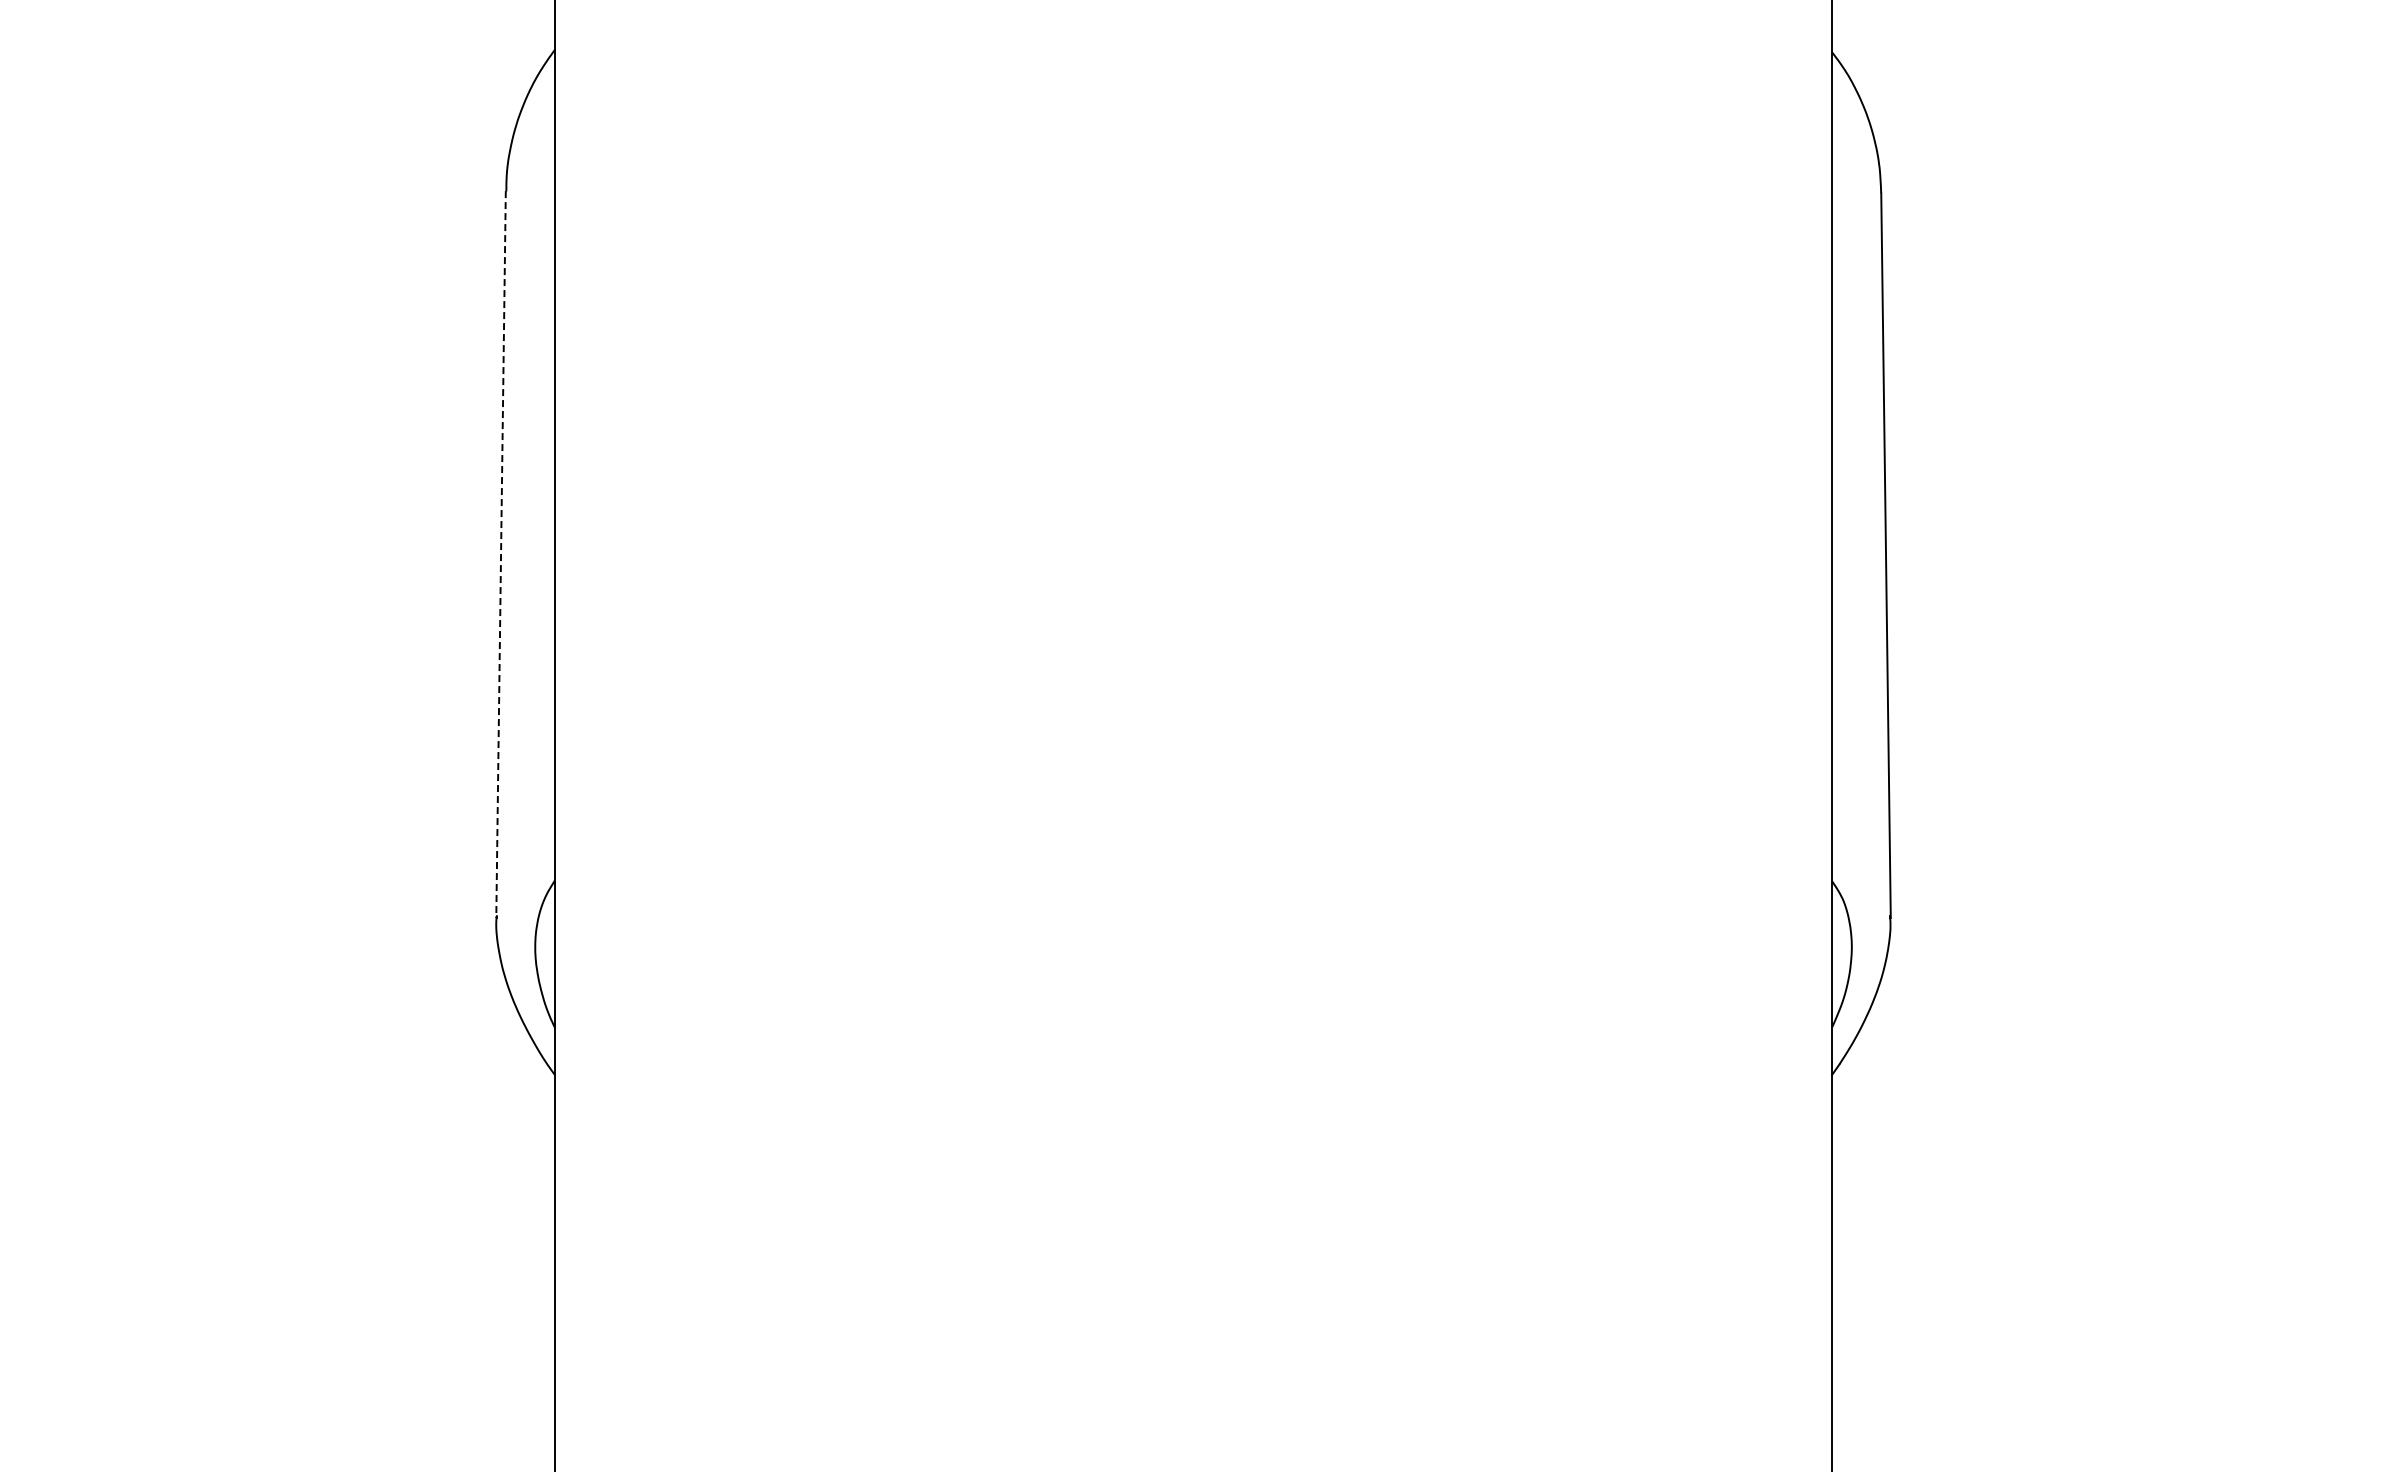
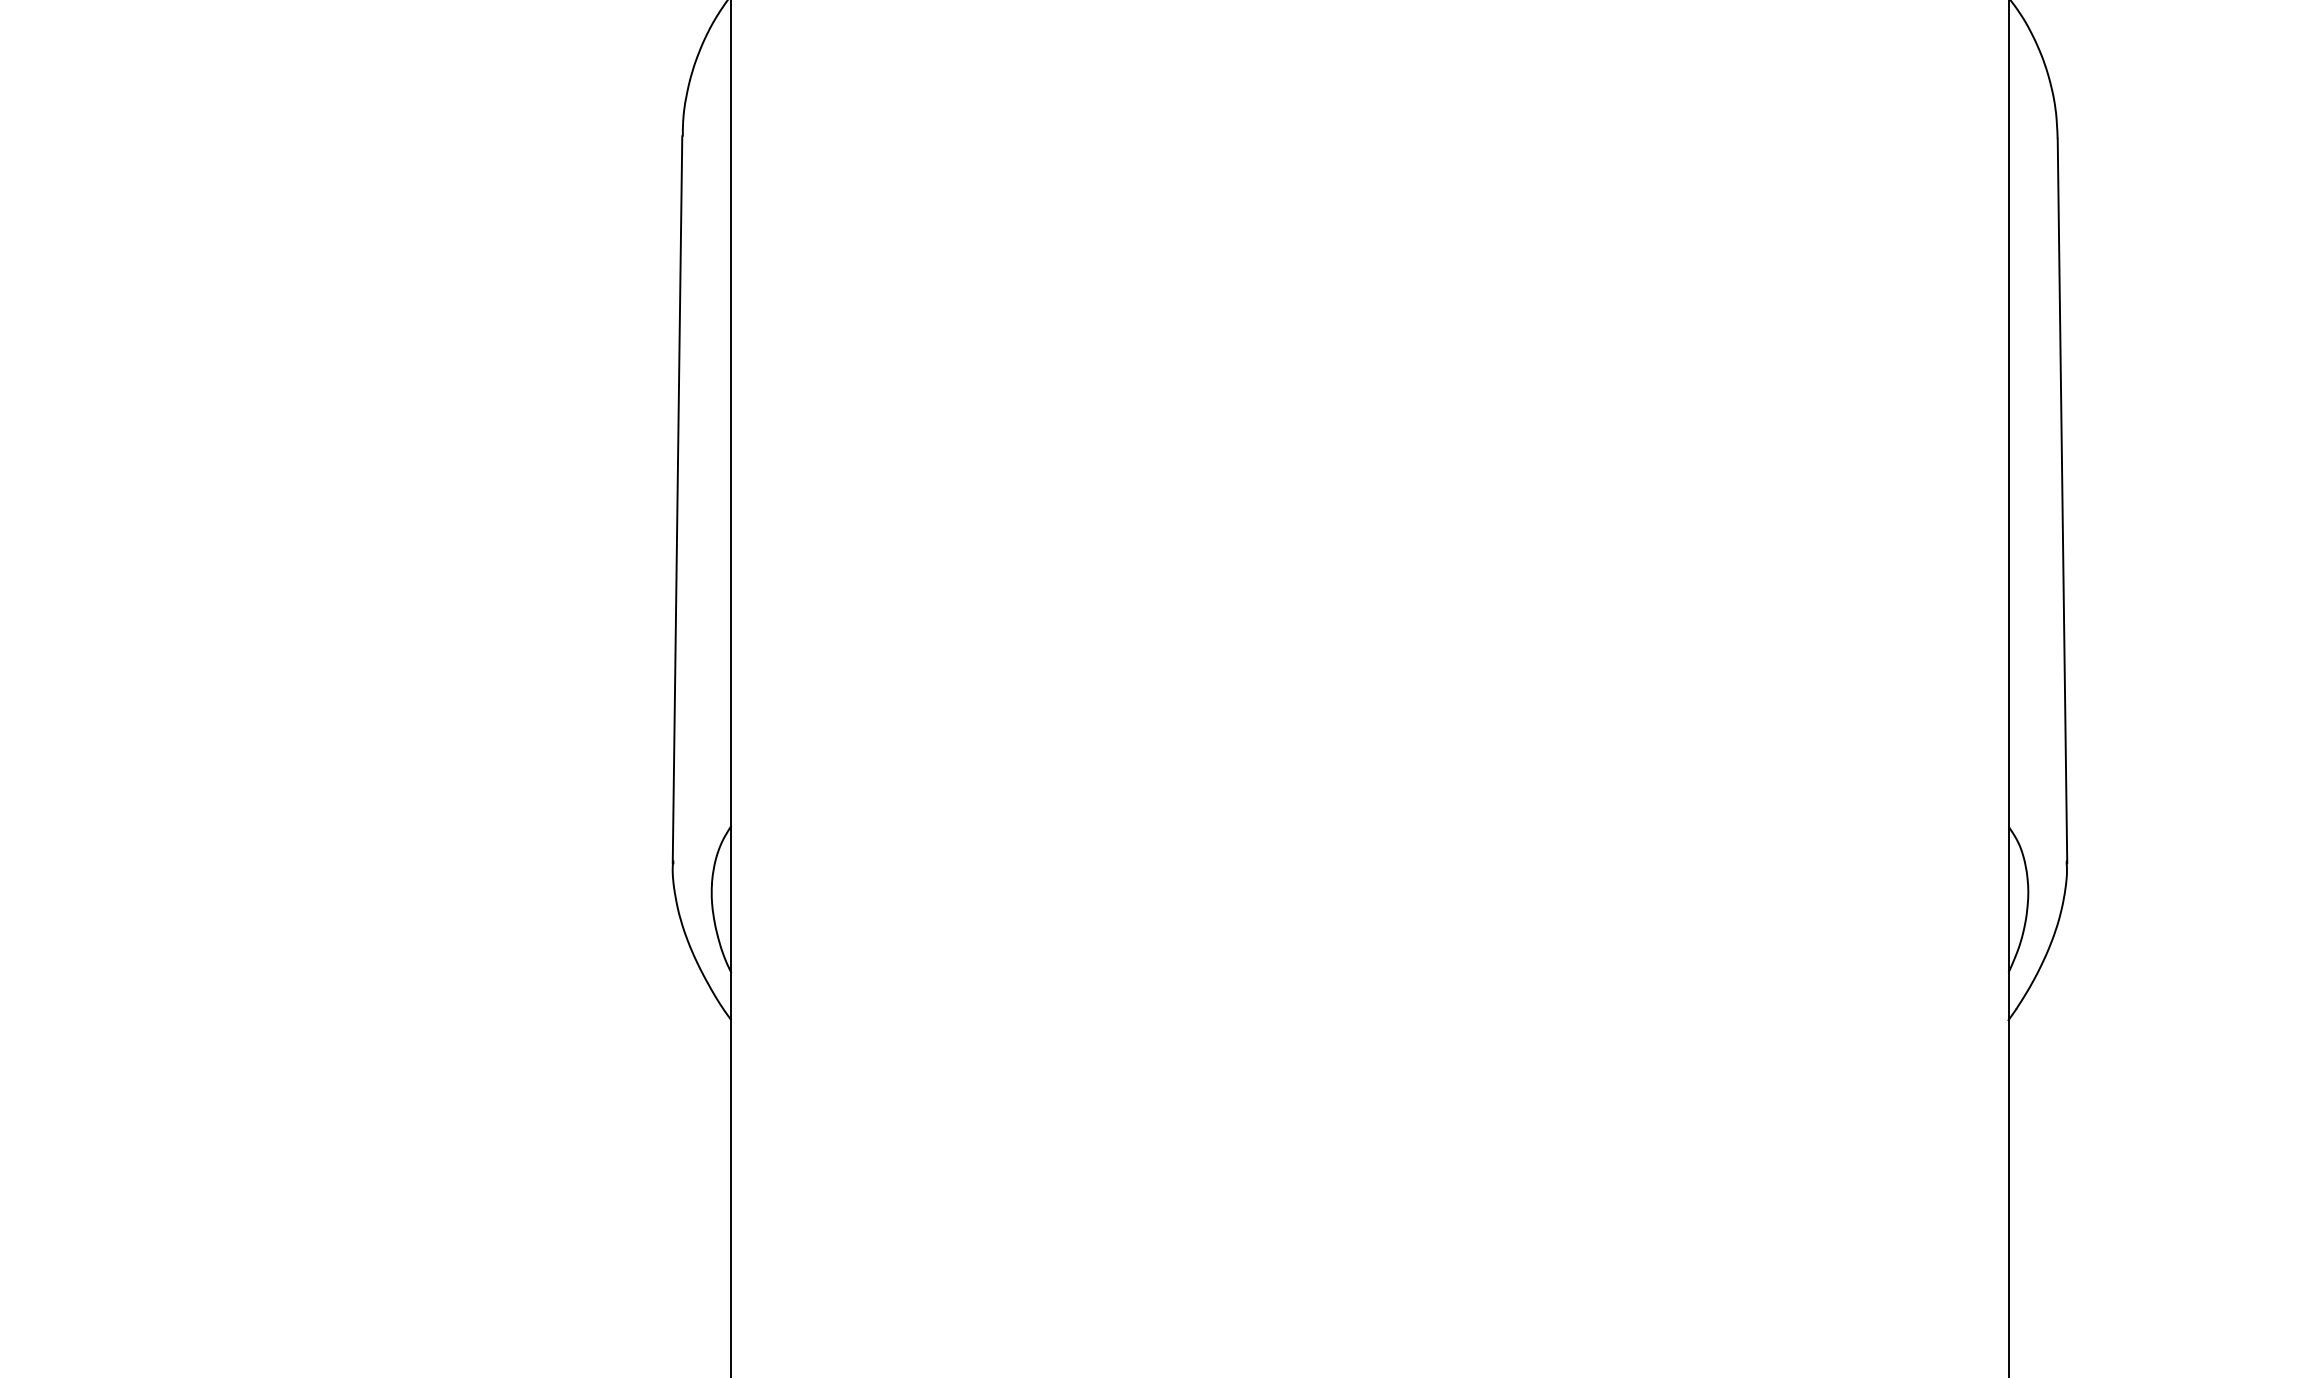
line: (501, 555) -> (677, 500), dashed -> solid

